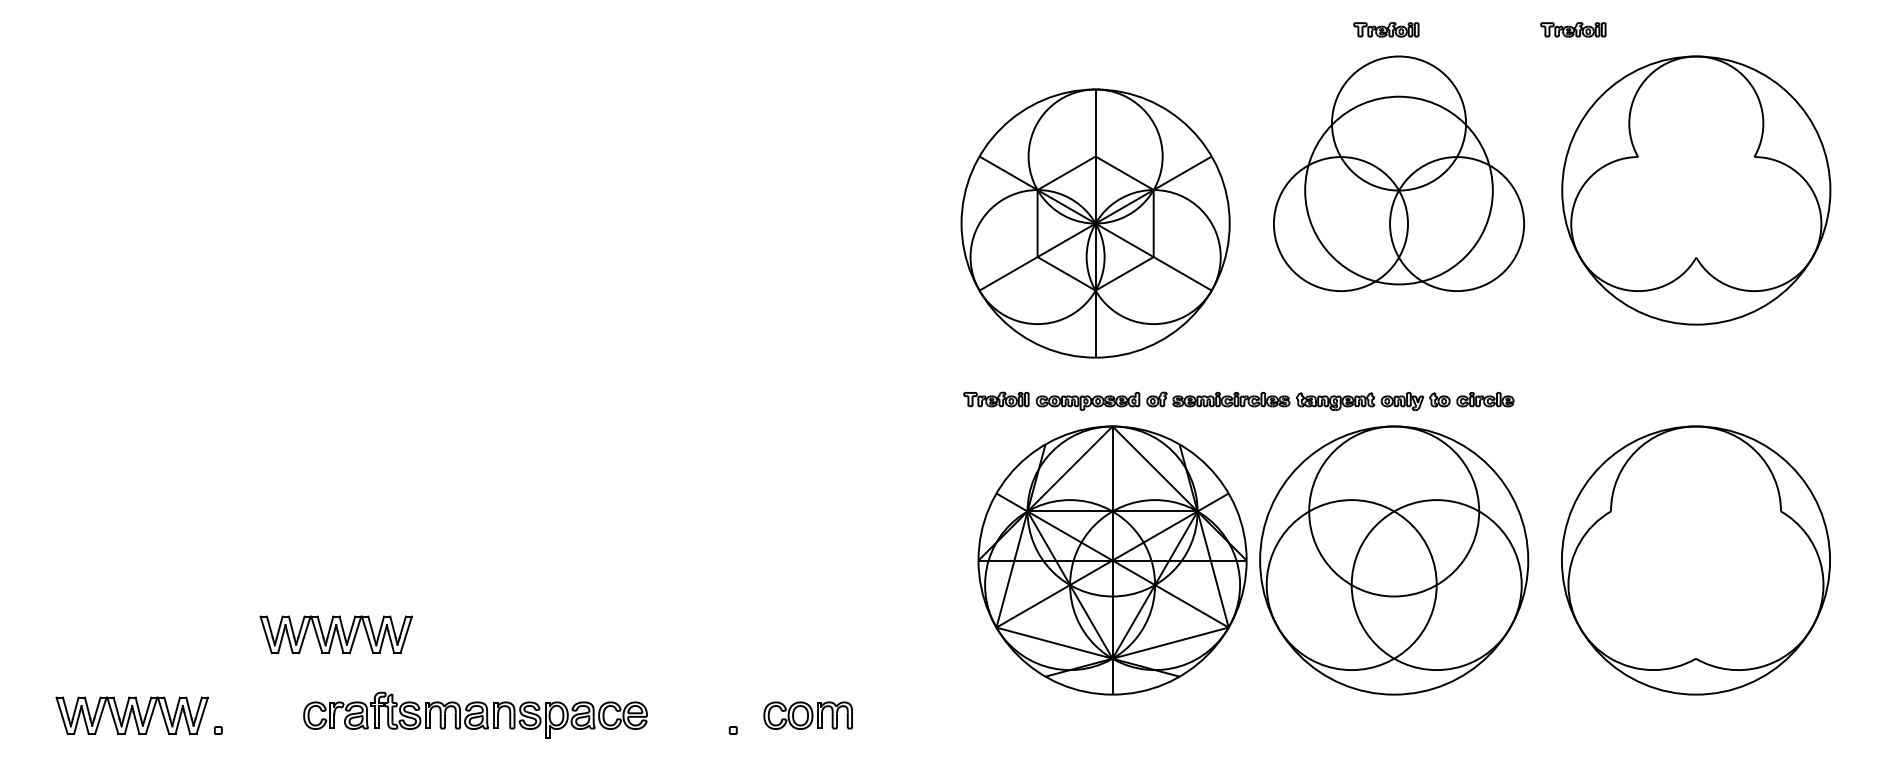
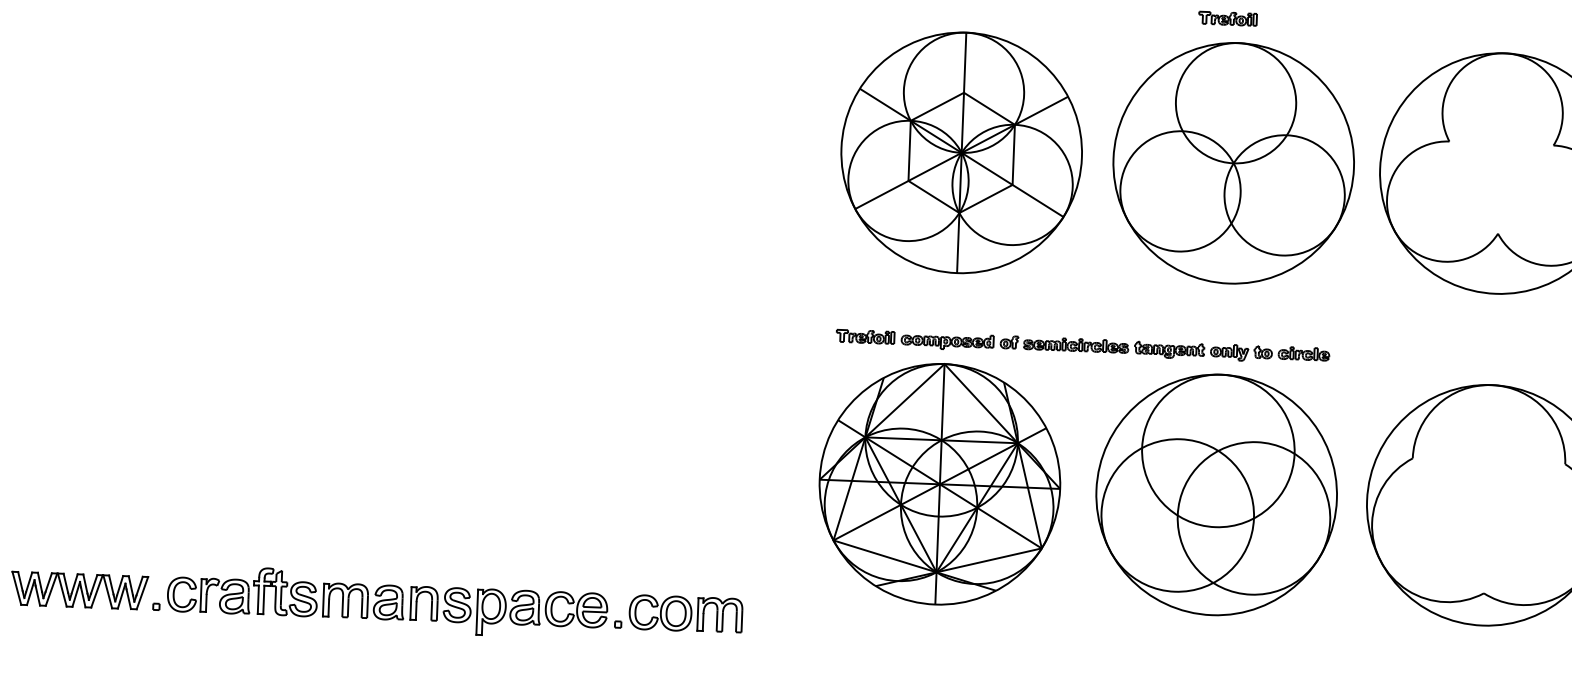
part: (1573, 29) -> (1395, 24), removed
circle: (1398, 190) -> (1233, 163), size x1.43
part: (1095, 223) -> (961, 152), moved
part: (1112, 560) -> (939, 484), moved
part: (335, 634) -> (264, 524), removed
part: (475, 715) -> (387, 602), size x1.43
part: (807, 715) -> (685, 613), size x1.43

